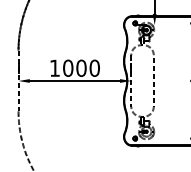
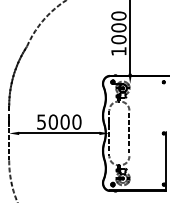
text: (54, 67) -> (41, 121), 1000 -> 5000

